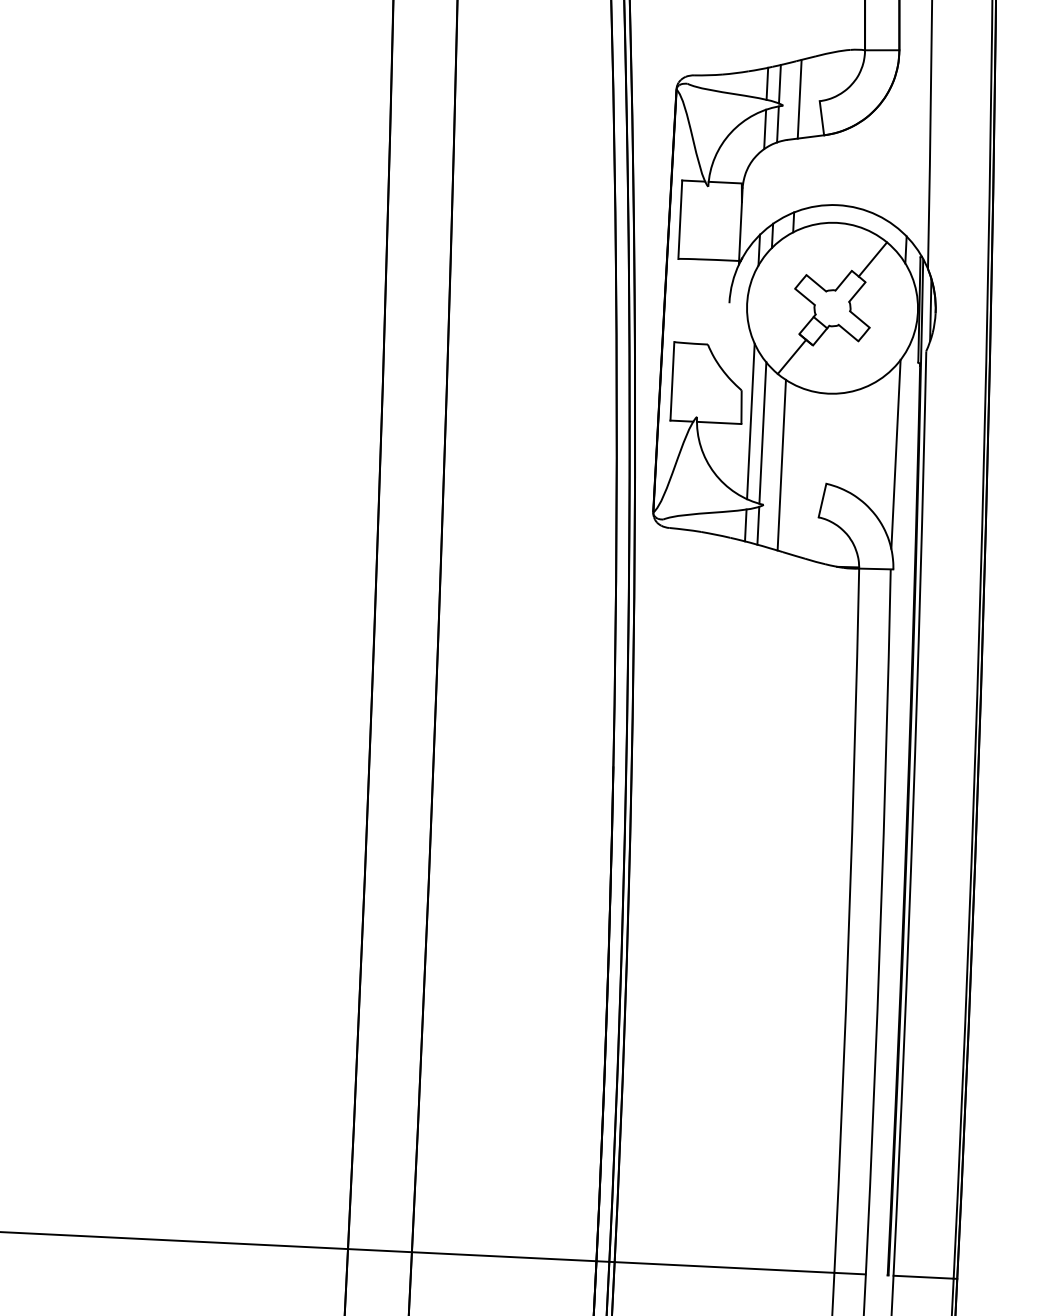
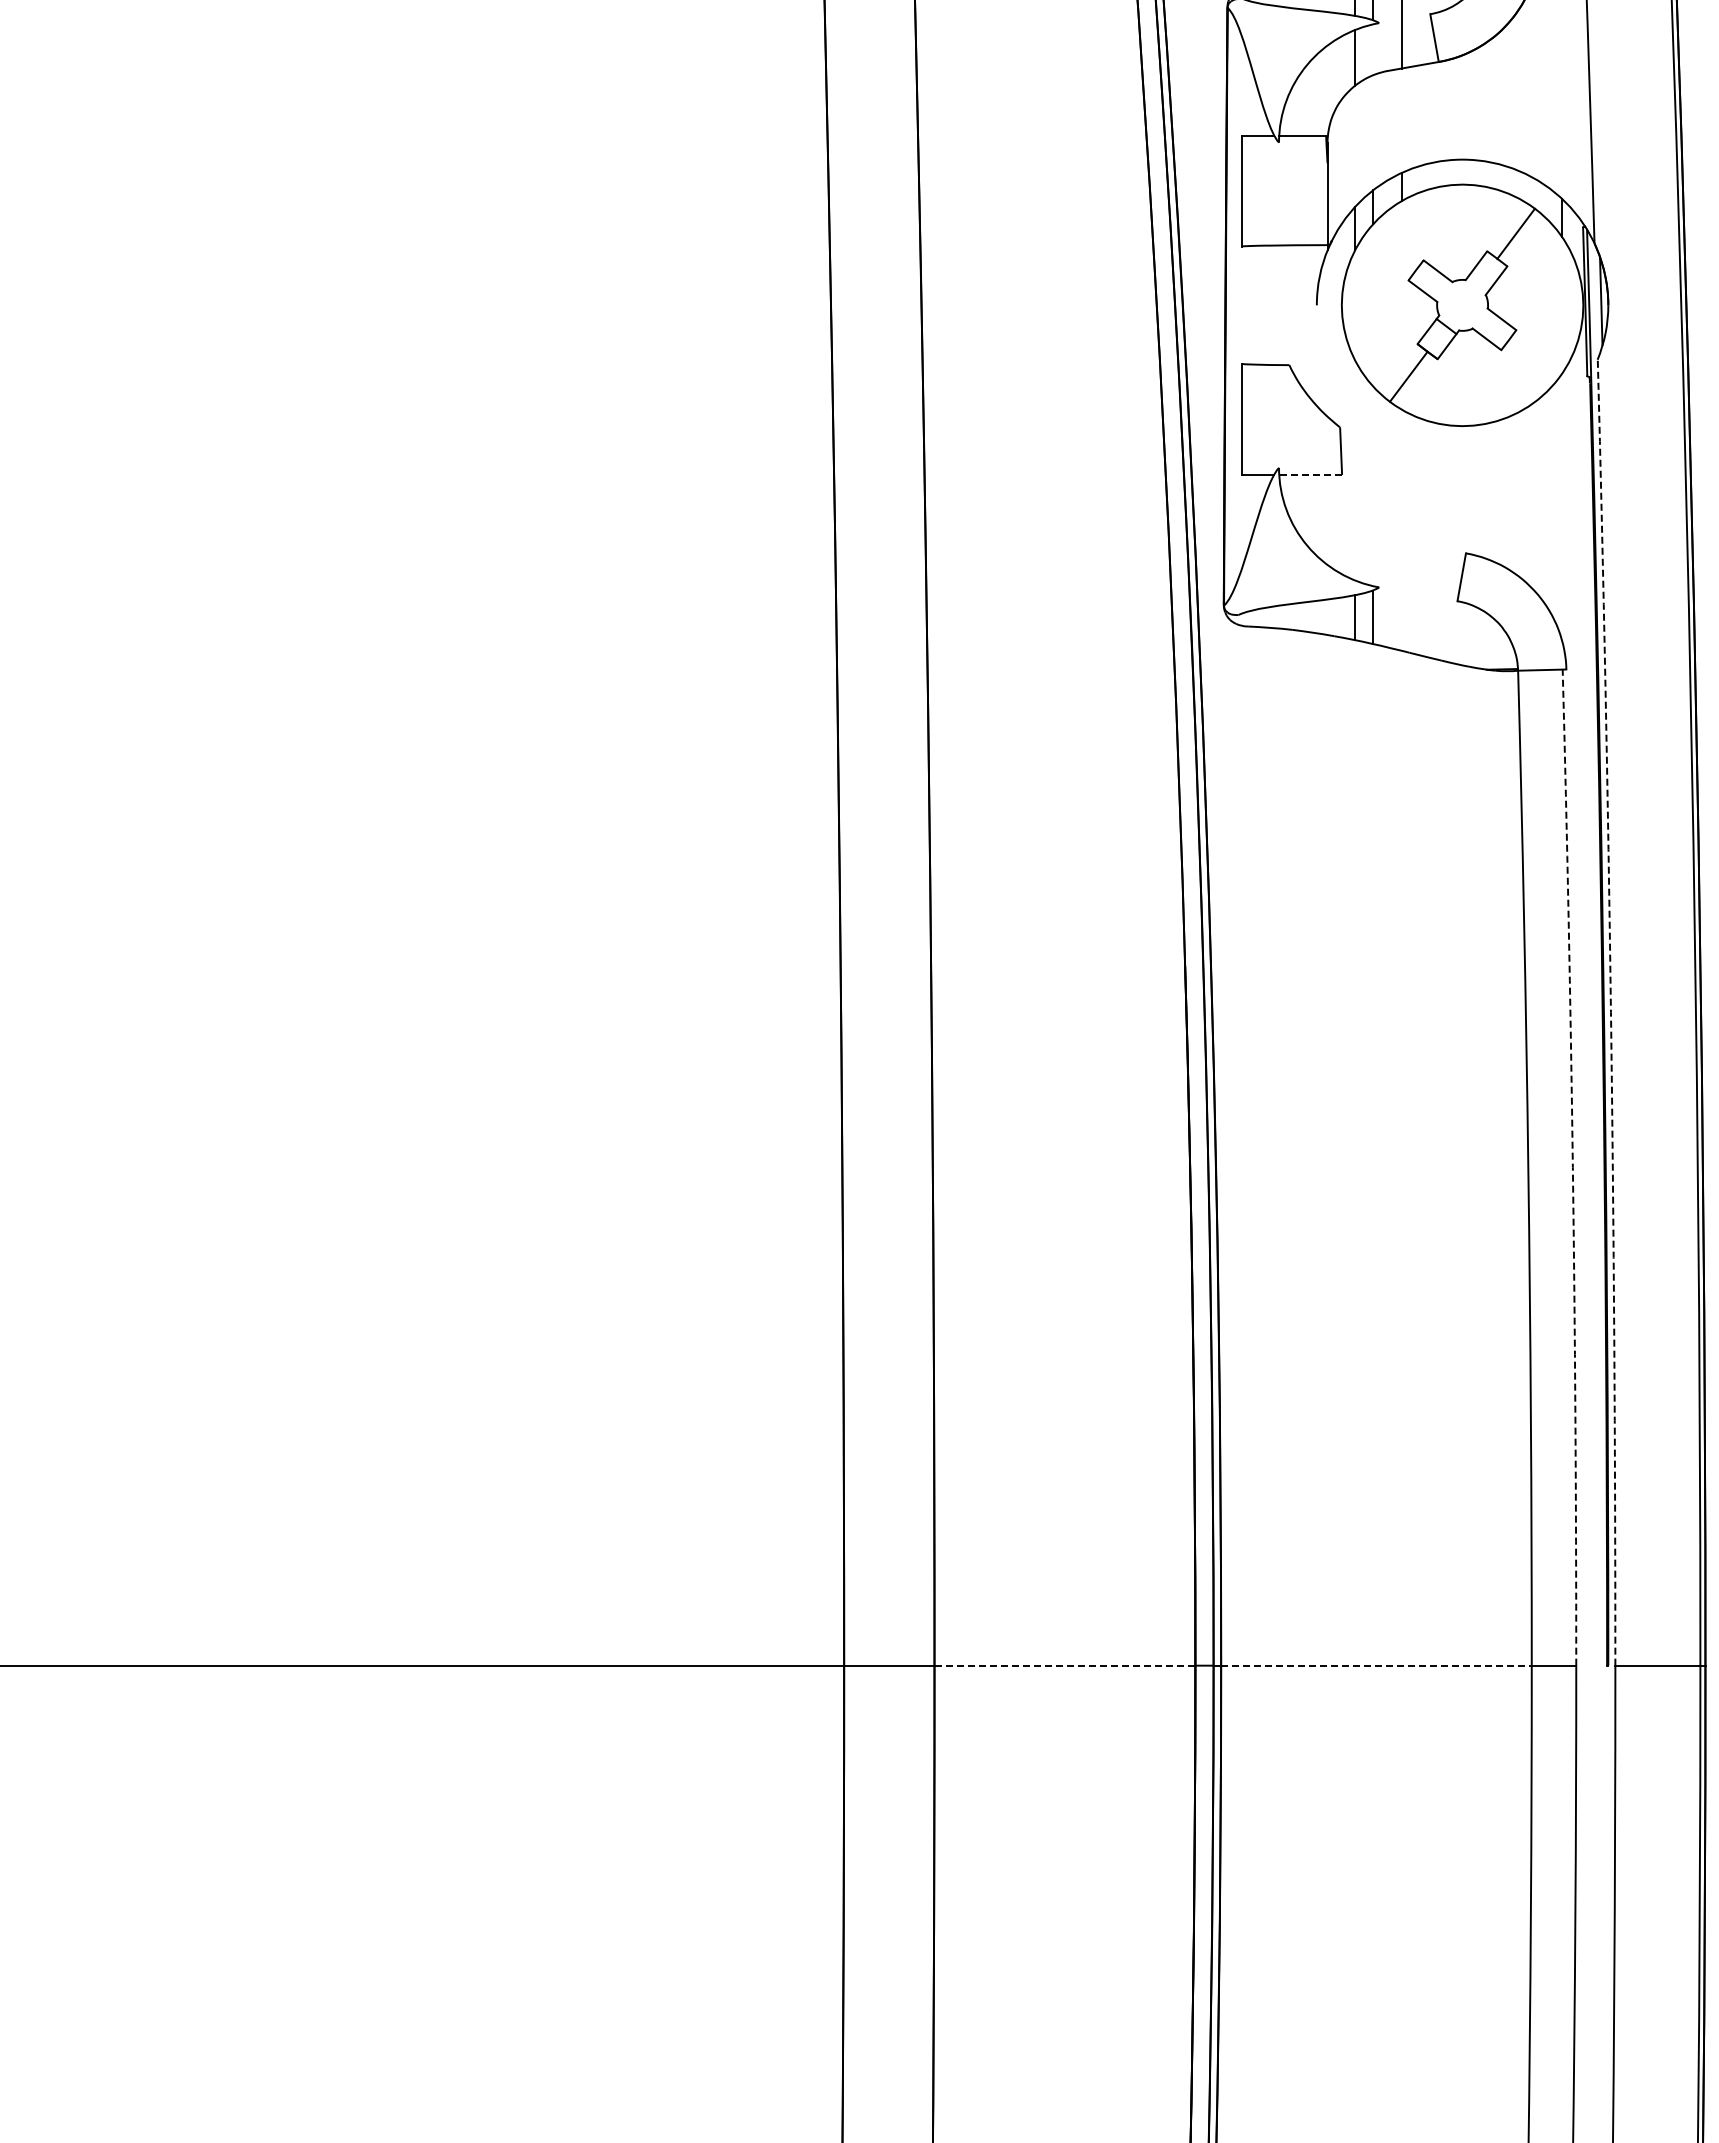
line: (777, 124) -> (1372, 49), removed
line: (751, 421) -> (1355, 470), removed
line: (719, 422) -> (1310, 474), solid -> dashed
line: (762, 432) -> (1372, 485), removed
line: (896, 453) -> (1562, 506), removed
line: (781, 464) -> (1401, 529), removed
arc: (912, 813) -> (1610, 1012), solid -> dashed
arc: (880, 921) -> (1572, 1167), solid -> dashed
line: (504, 1256) -> (1065, 1665), solid -> dashed
line: (724, 1267) -> (1376, 1665), solid -> dashed

